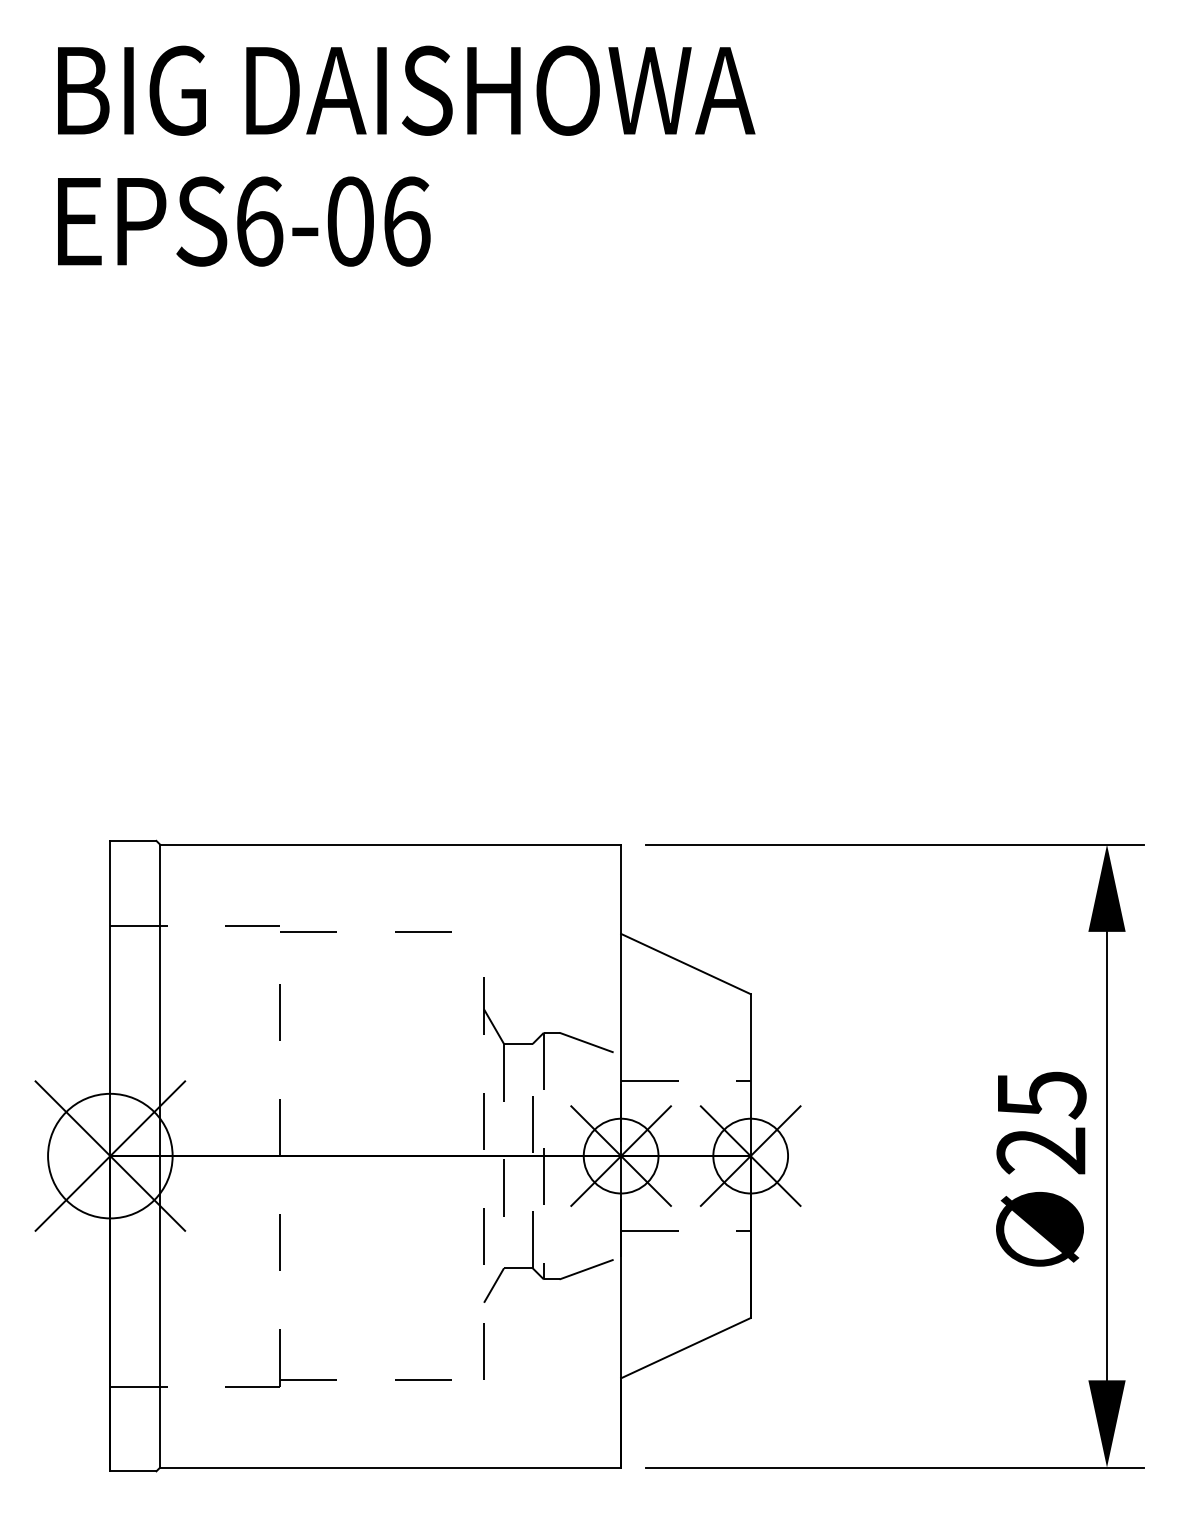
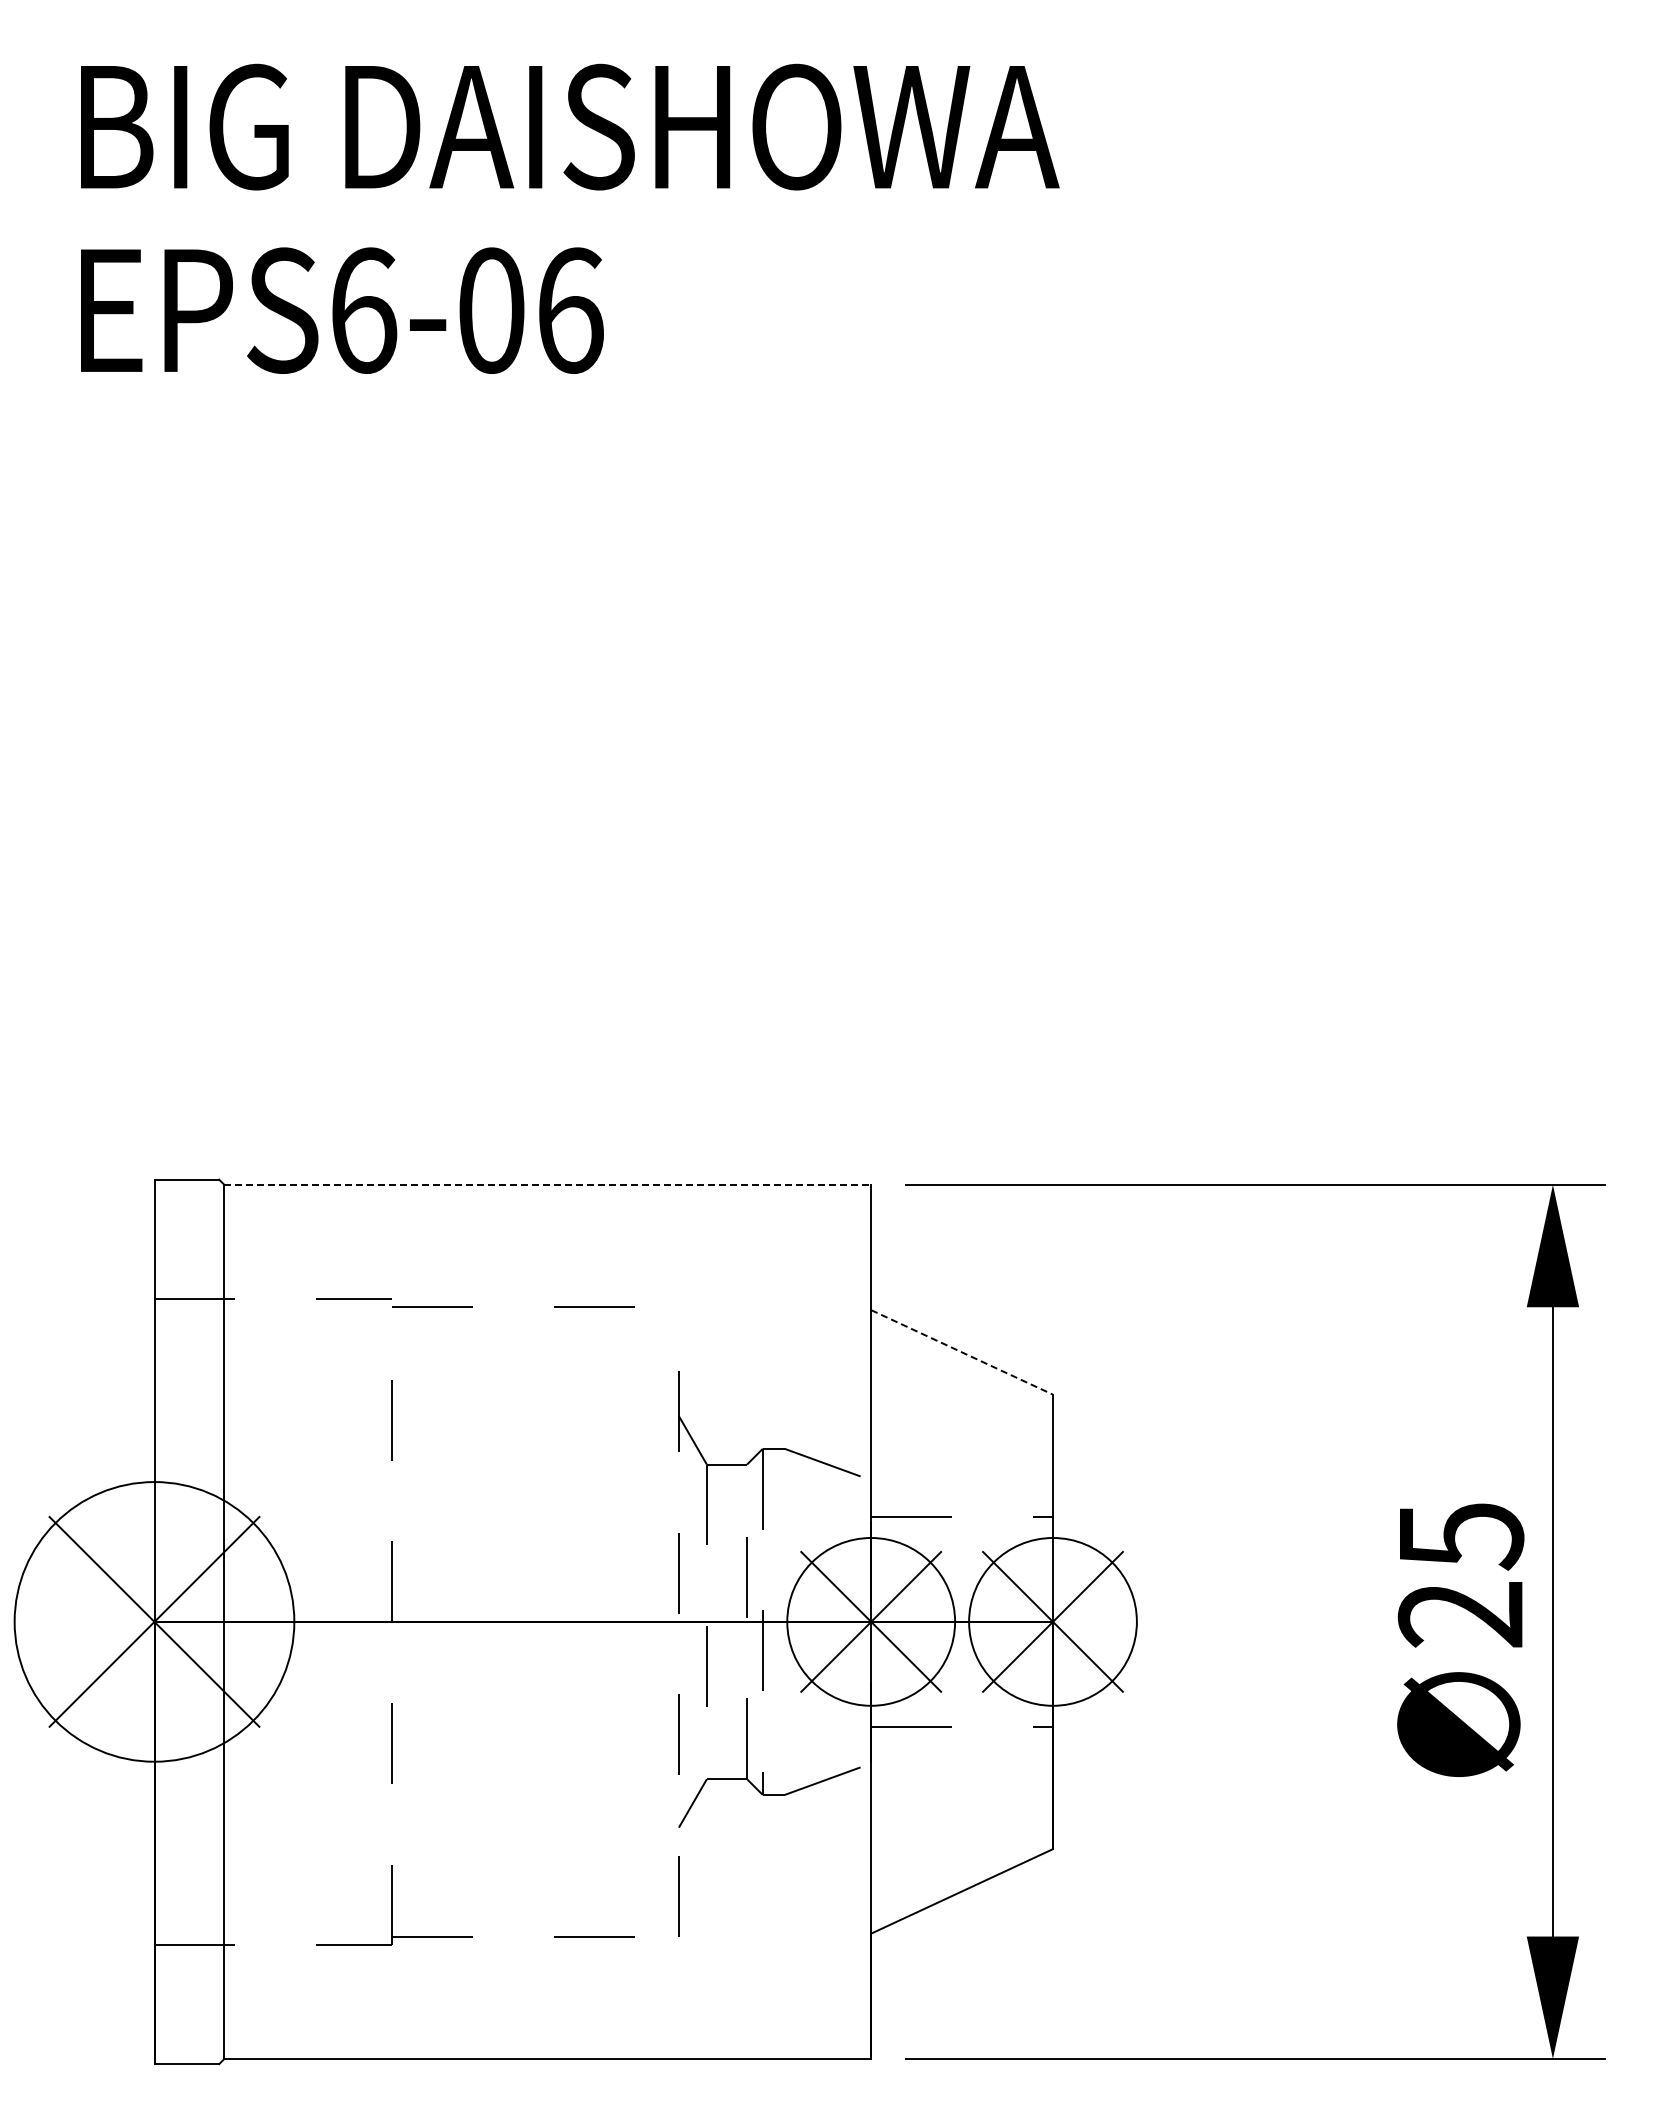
line: (391, 844) -> (548, 1184), solid -> dashed
line: (686, 964) -> (962, 1352), solid -> dashed
circle: (110, 1155) -> (154, 1621), size x1.6
circle: (620, 1155) -> (870, 1621), size x1.6
circle: (750, 1155) -> (1052, 1621), size x1.6

